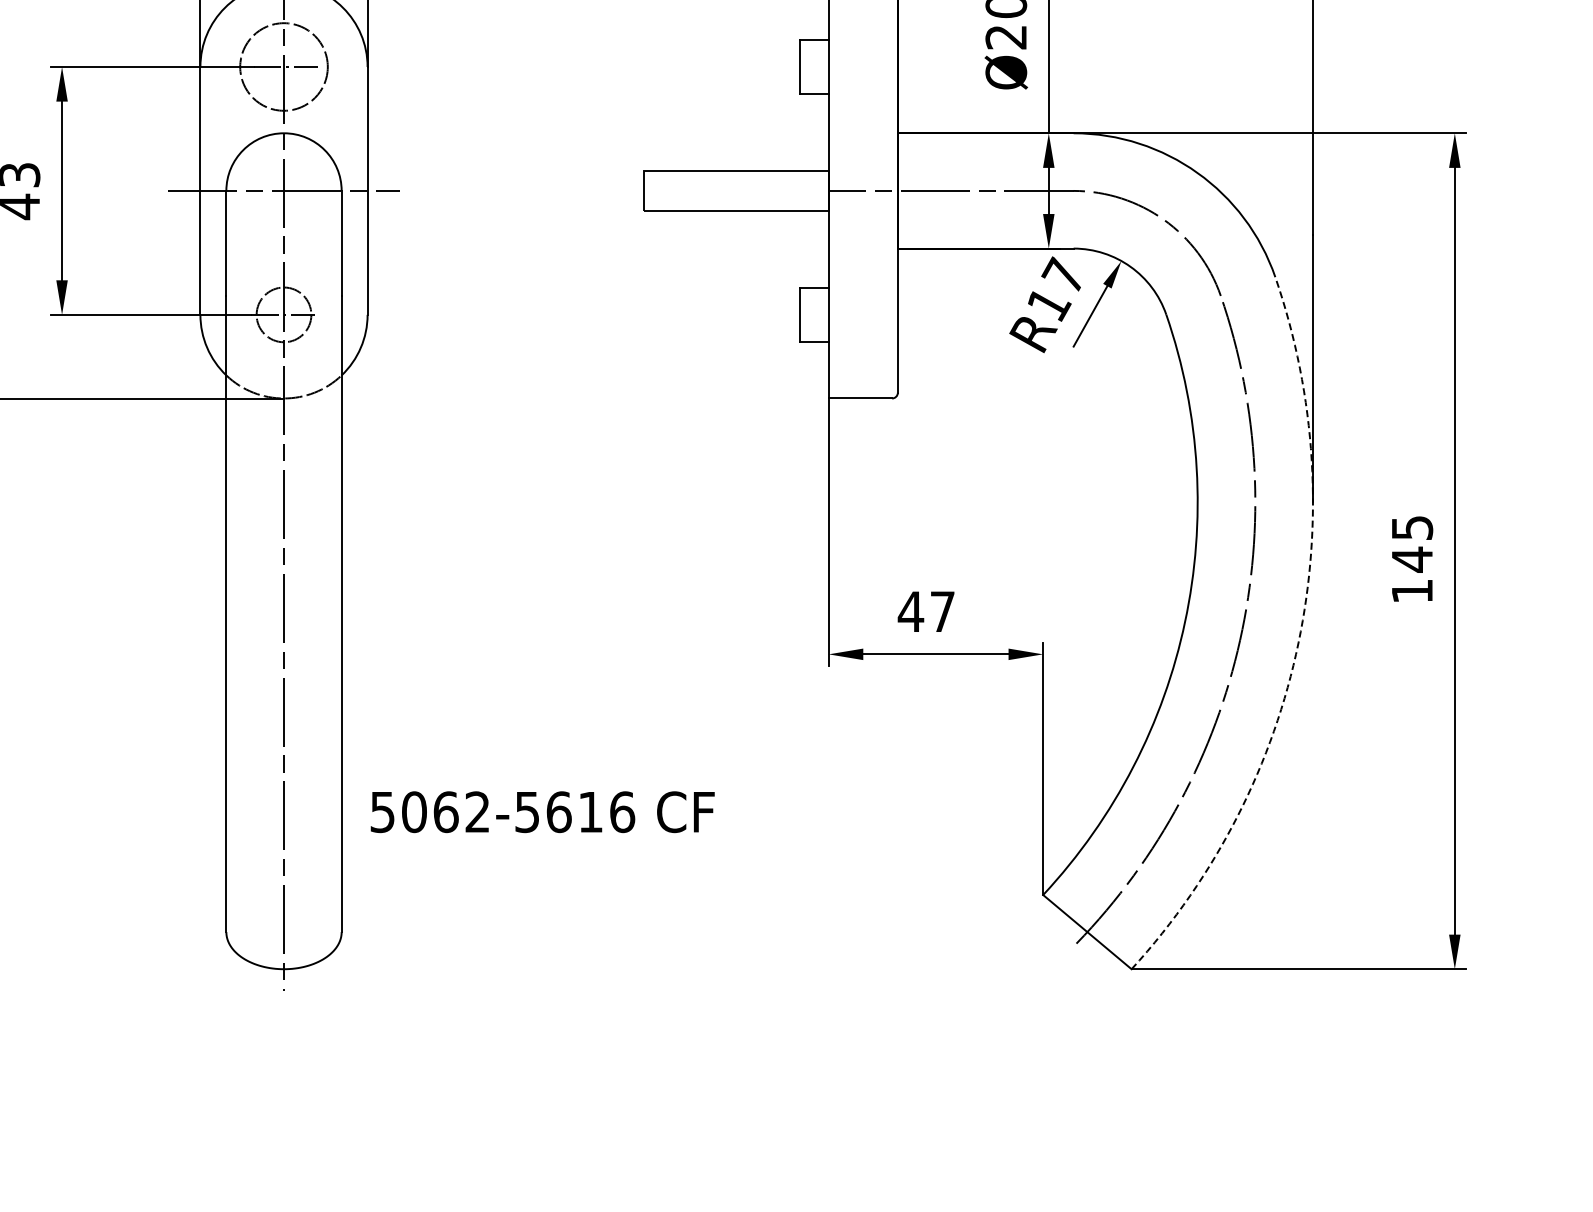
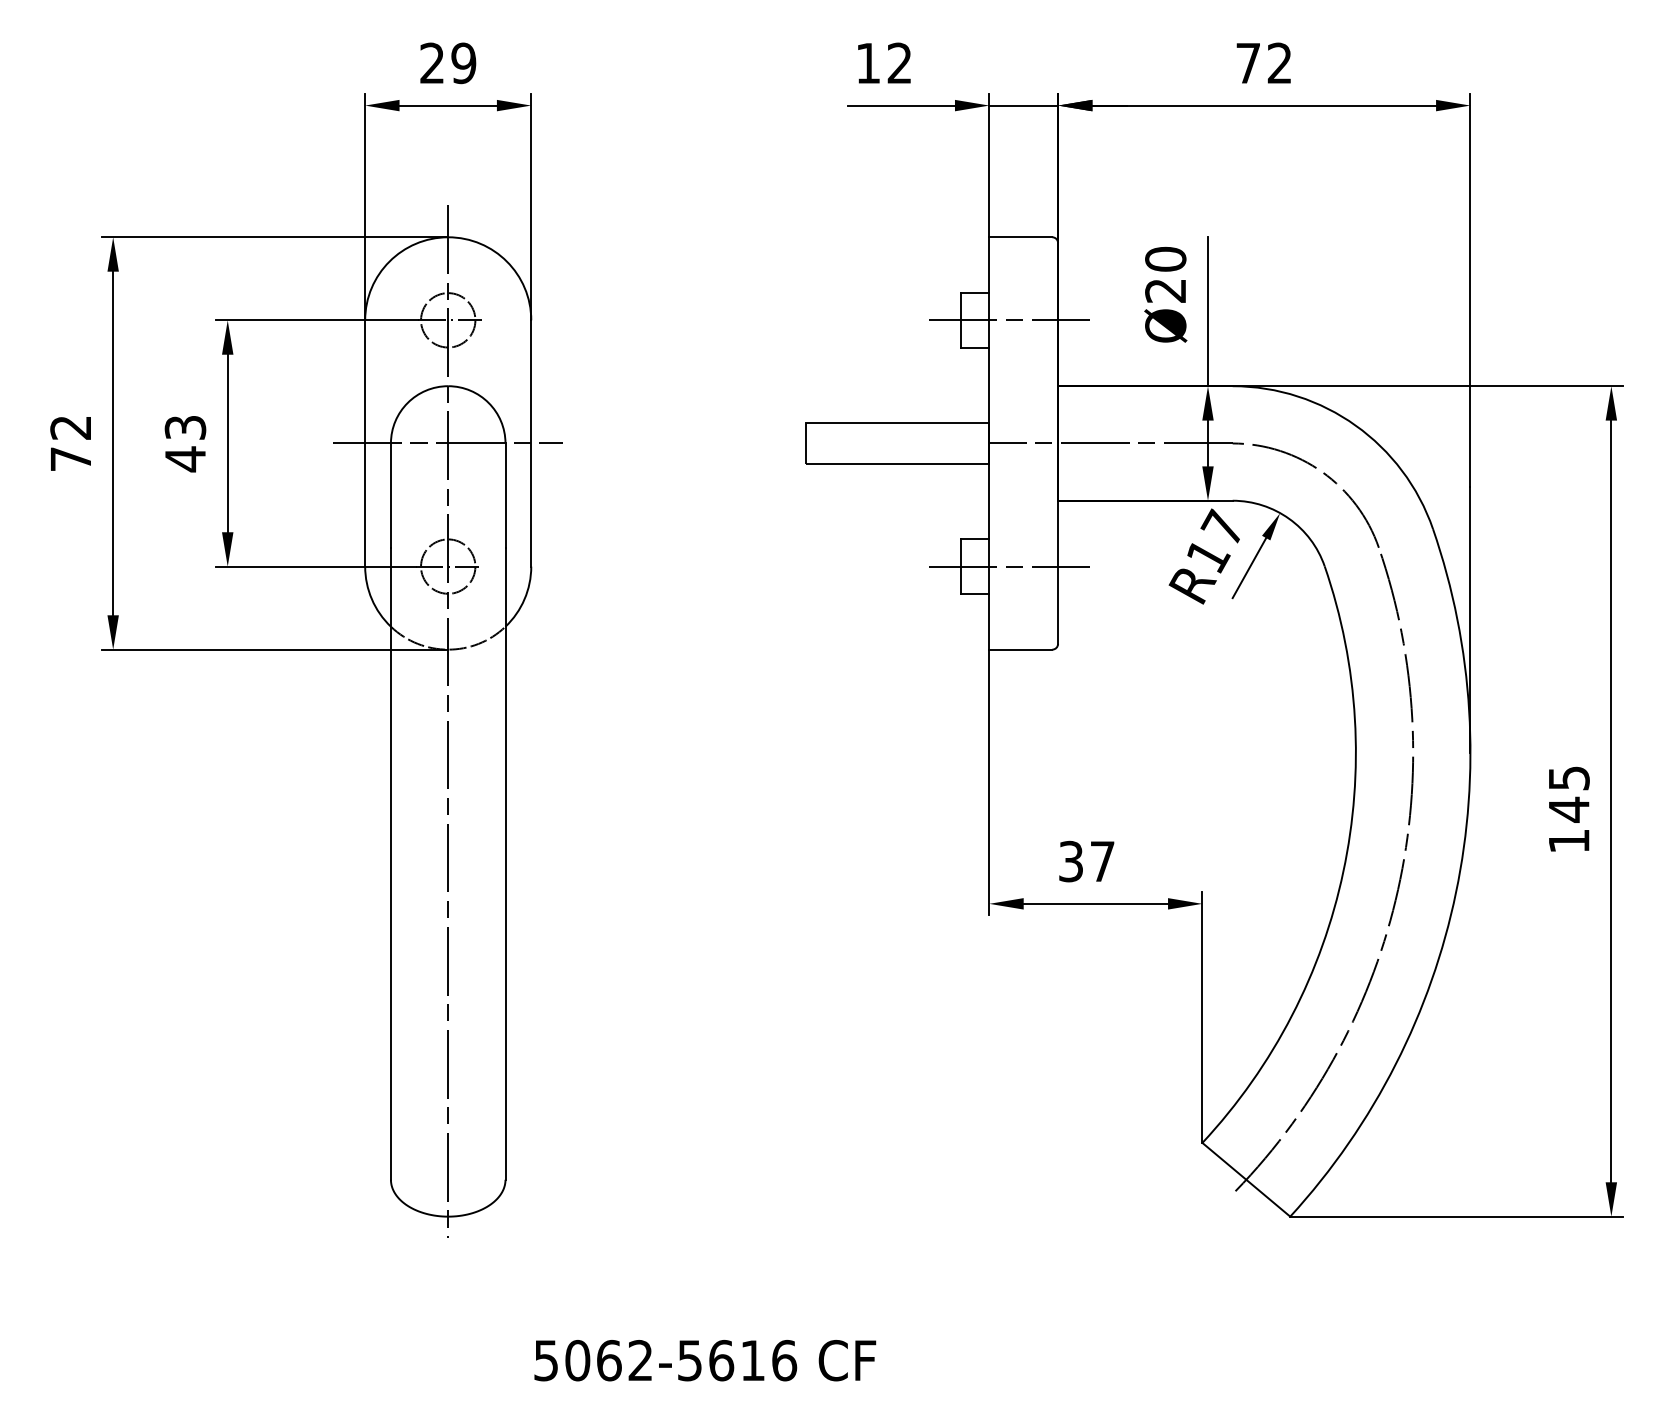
circle: (284, 67) -> (448, 320), size x0.62
line: (848, 67) -> (1009, 320), added
line: (848, 314) -> (1009, 566), added
text: (911, 611) -> (1071, 861), 47 -> 37
arc: (1298, 642) -> (1456, 892), dashed -> solid
text: (542, 812) -> (705, 1360), moved

